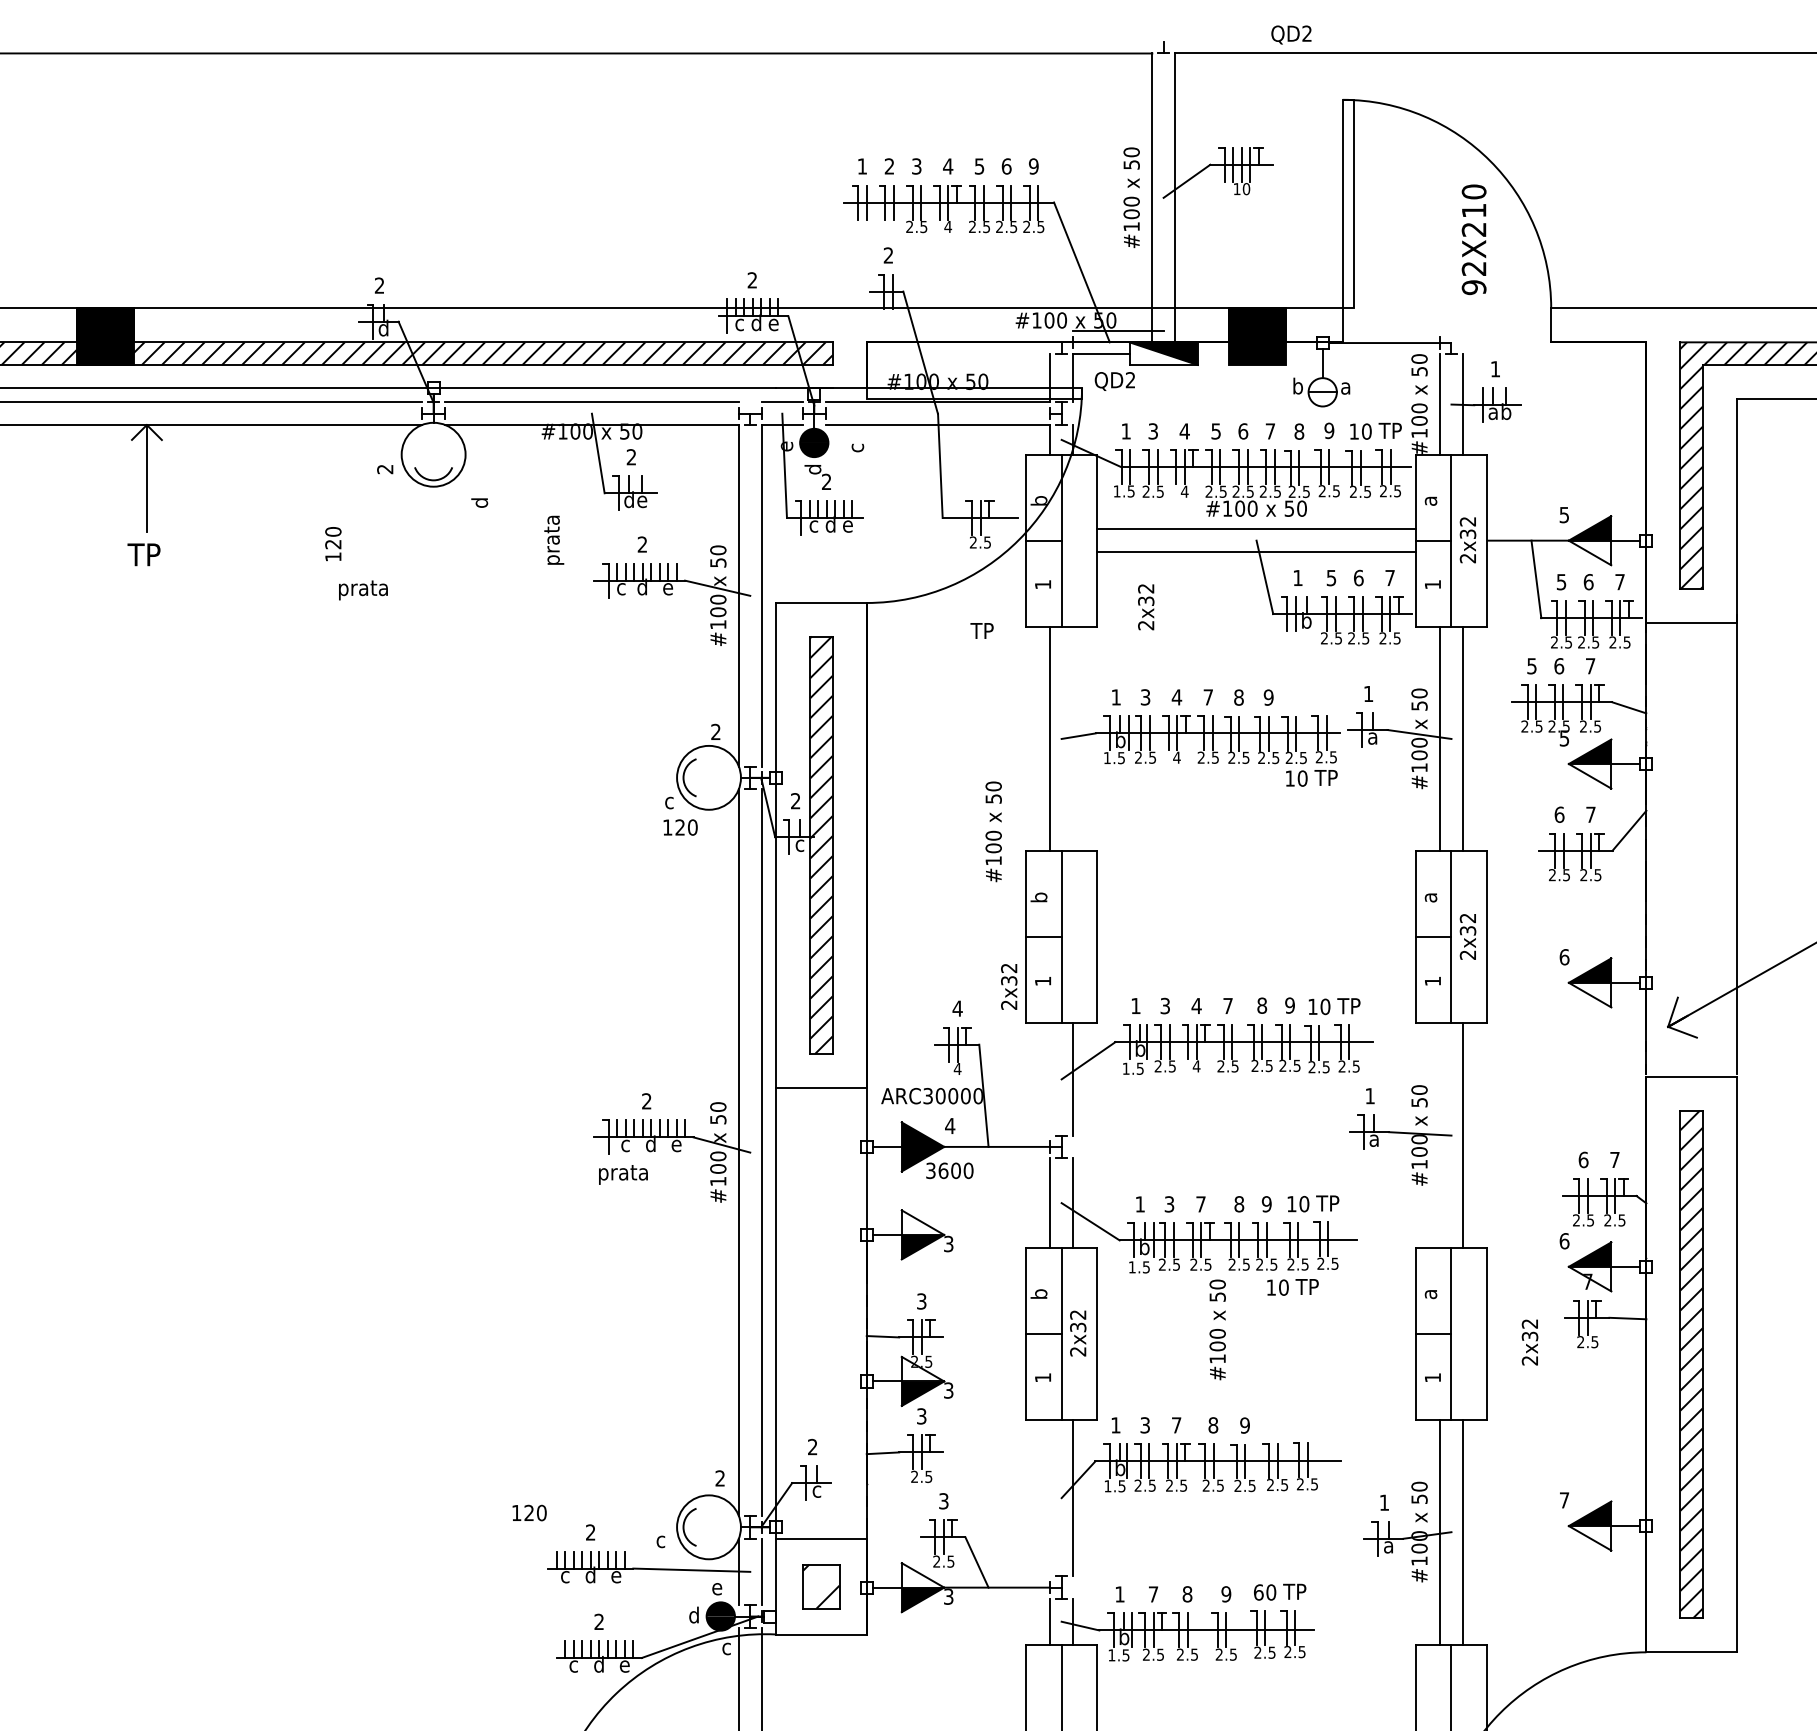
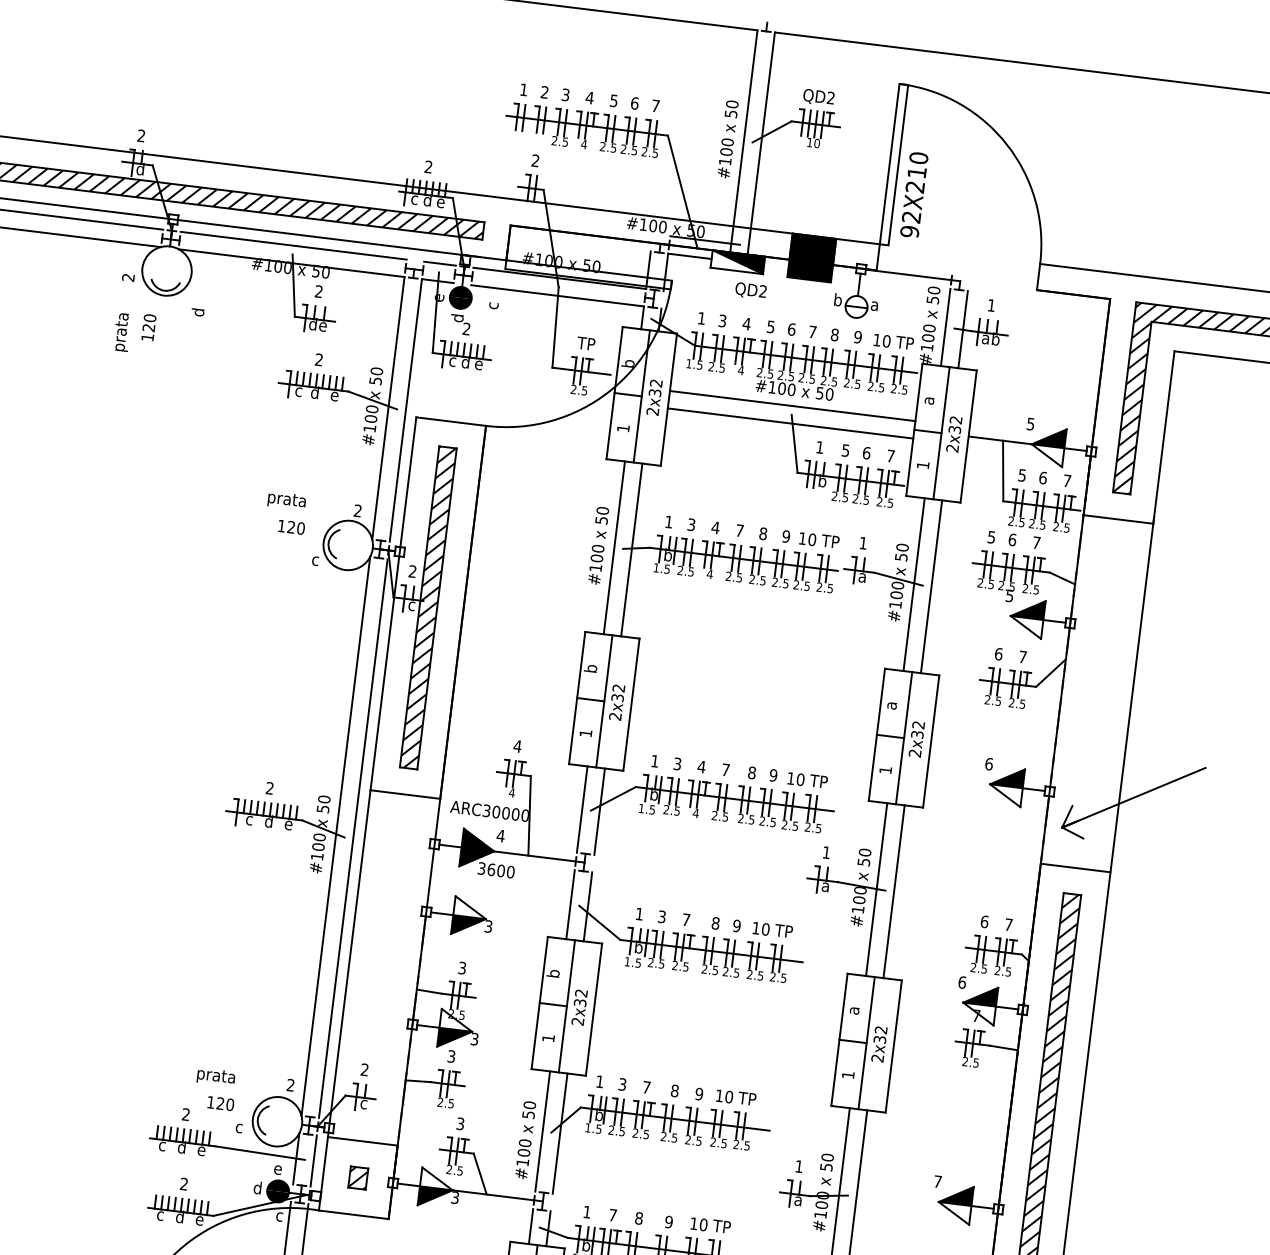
text: (1291, 34) -> (818, 97), moved
text: (1033, 166) -> (655, 106), 9 -> 7
text: (1473, 239) -> (913, 194), moved
text: (1114, 381) -> (750, 290), moved
text: (554, 539) -> (122, 331), moved
text: (333, 544) -> (148, 327), moved
text: (363, 590) -> (286, 500), moved
text: (1146, 607) -> (654, 397), moved
text: (981, 630) -> (585, 343), moved
line: (1072, 738) -> (631, 549), added
text: (1311, 778) -> (819, 540), moved
text: (680, 827) -> (291, 527), moved
text: (993, 831) -> (598, 545), moved
text: (1009, 986) -> (617, 702), moved
line: (1050, 1079) -> (582, 809), added
line: (1440, 1135) -> (876, 889), added
text: (623, 1174) -> (216, 1076), moved
text: (1292, 1287) -> (735, 1097), moved
text: (1217, 1329) -> (525, 1139), moved
text: (1529, 1342) -> (879, 1044), moved
line: (1050, 1497) -> (542, 1131), added
text: (529, 1512) -> (220, 1103), moved
part: (821, 1586) -> (358, 1177), size x0.62
text: (1258, 1592) -> (693, 1223), 60 -> 10

